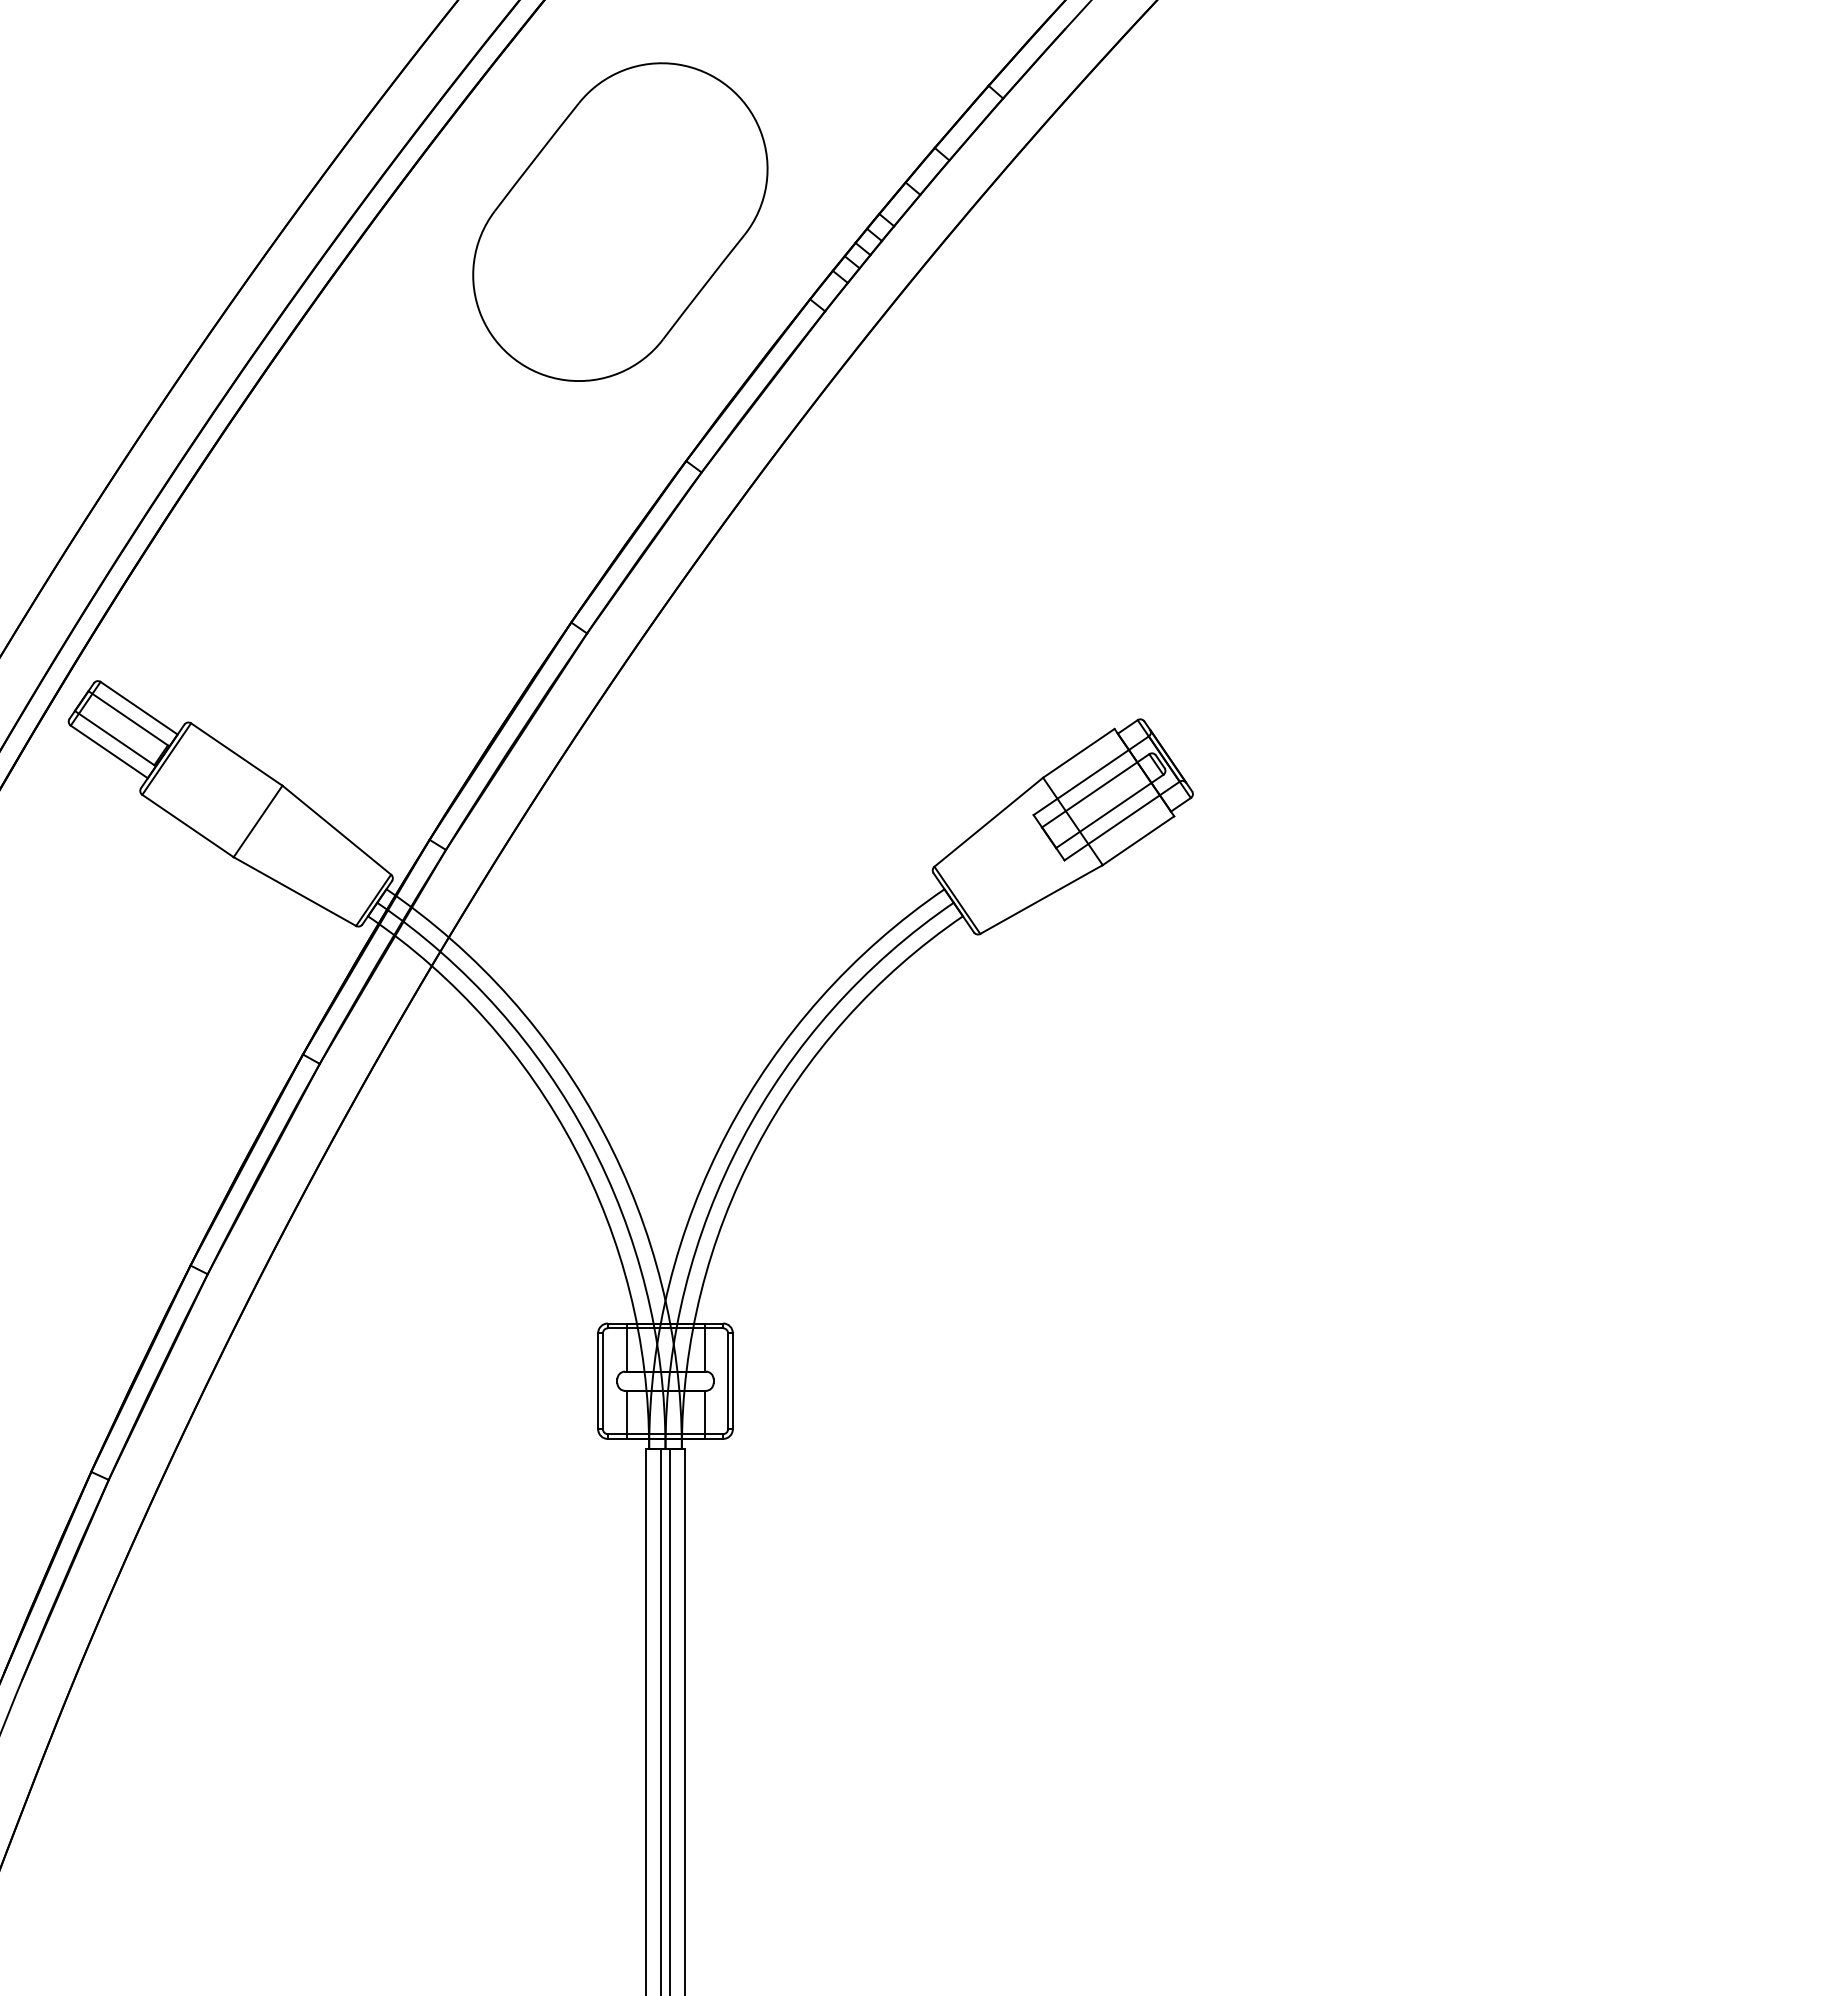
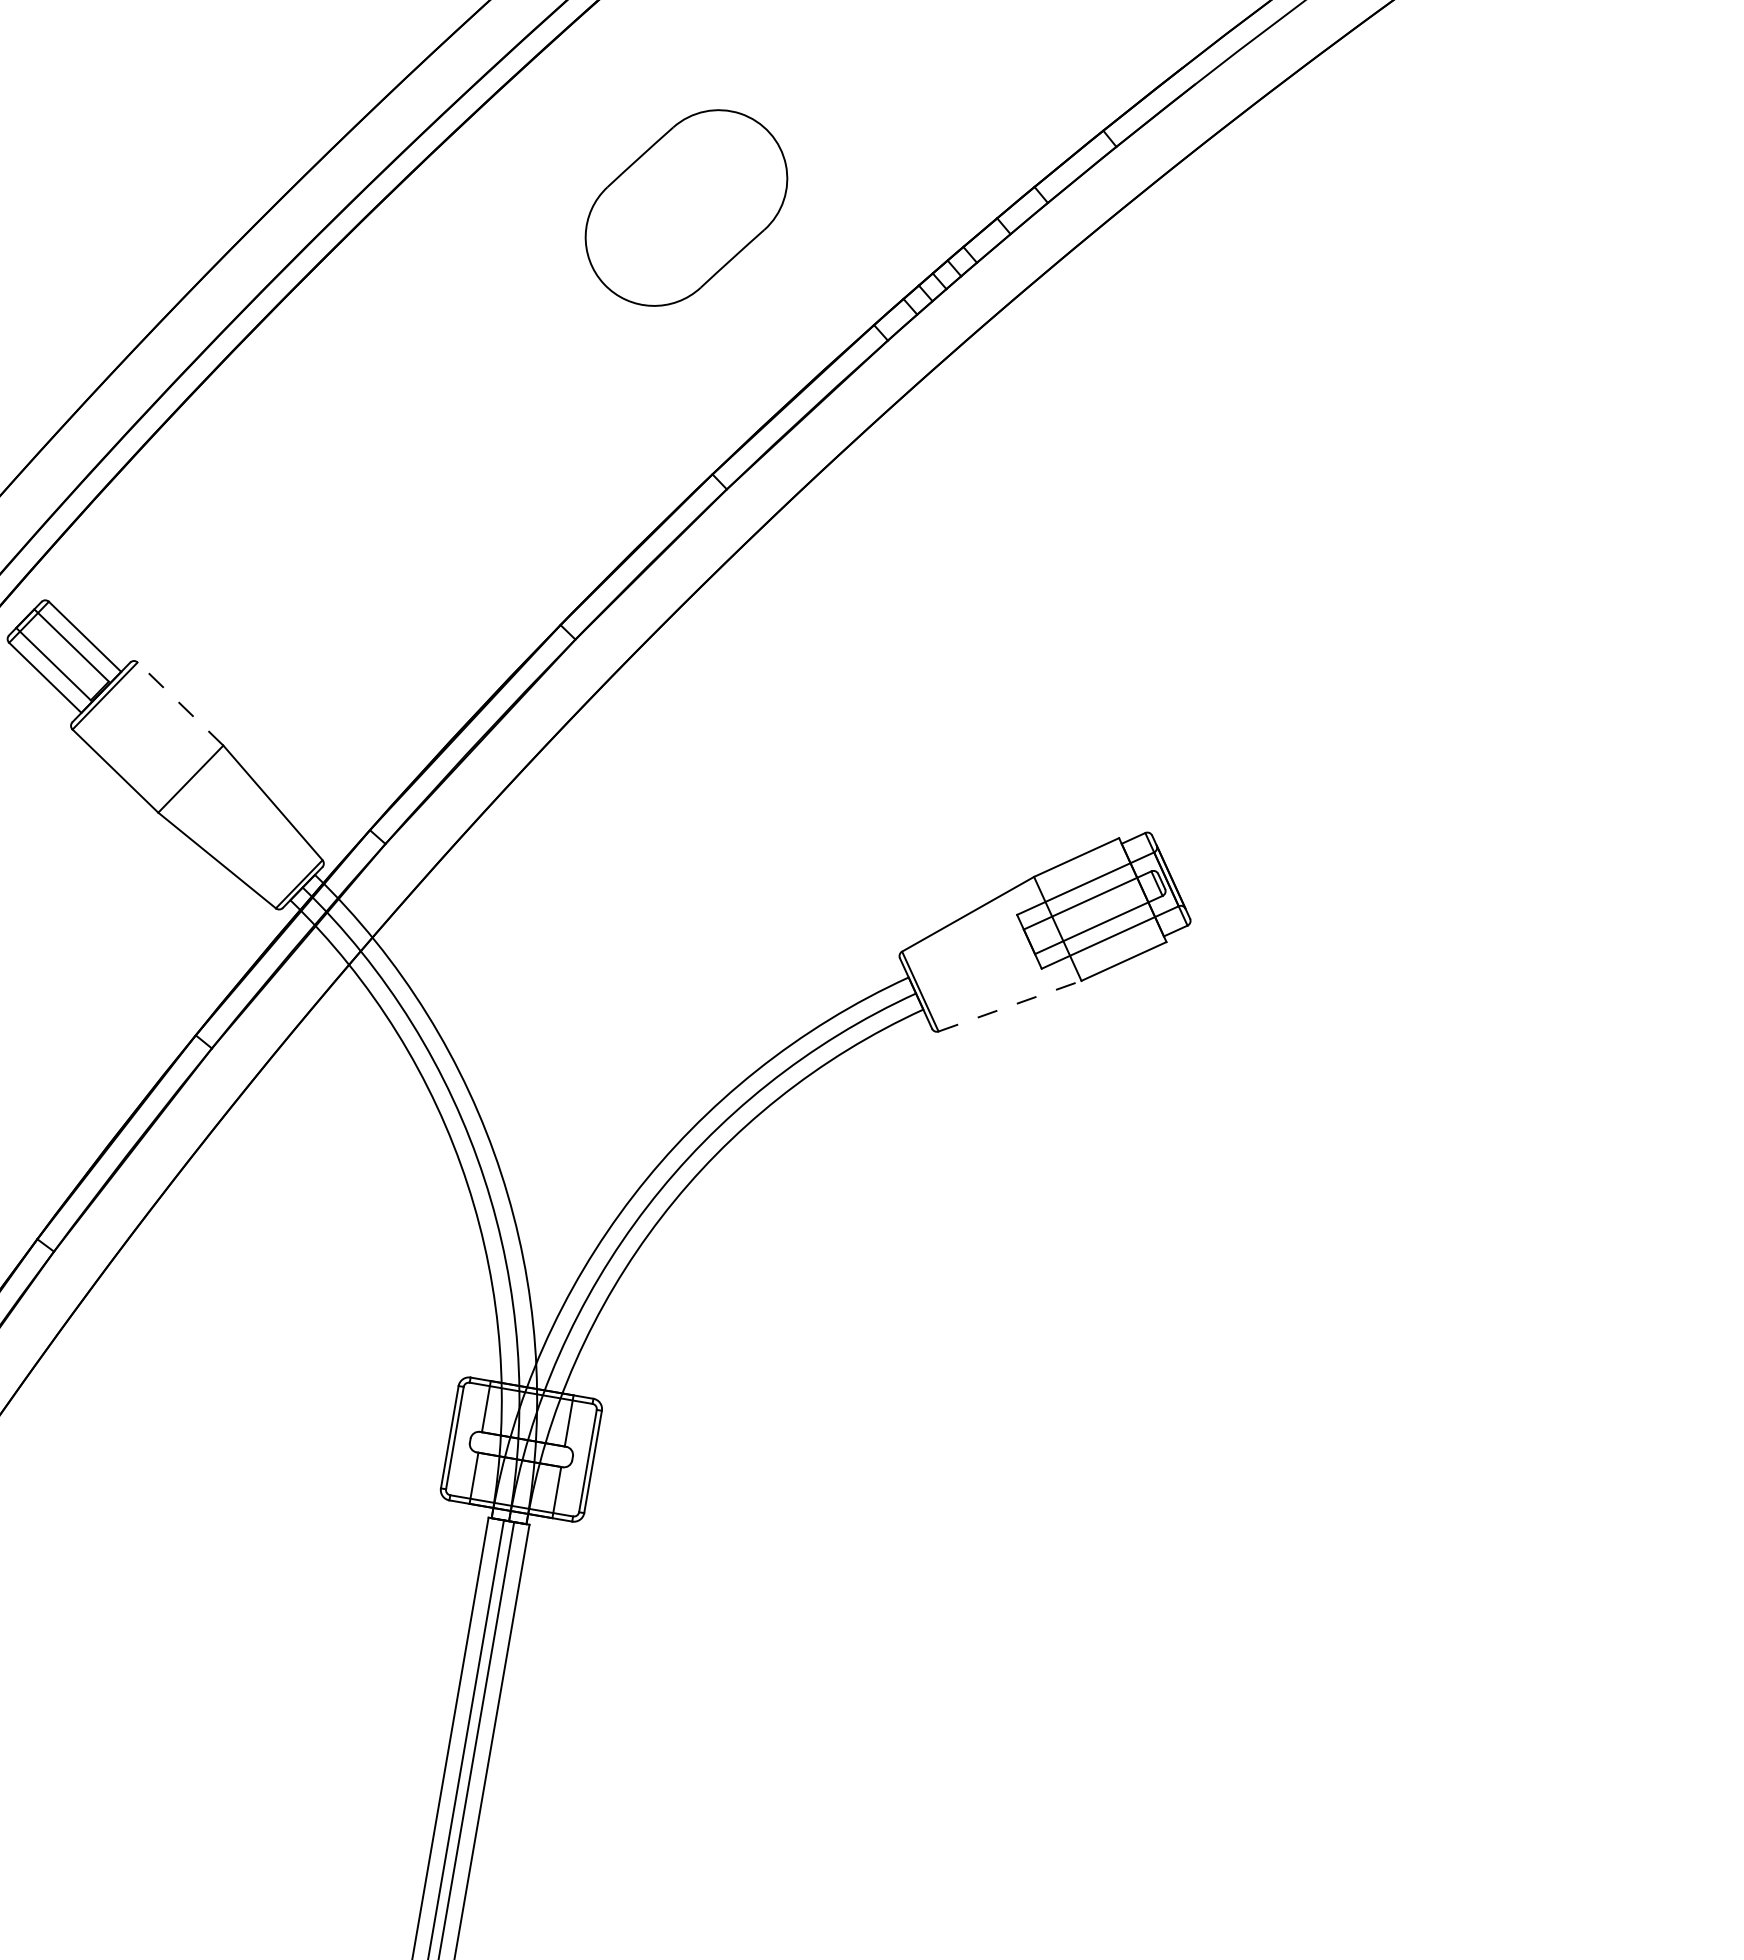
part: (620, 221) -> (686, 207), size x0.6
line: (236, 754) -> (180, 703), solid -> dashed
line: (1041, 899) -> (1009, 1006), solid -> dashed

